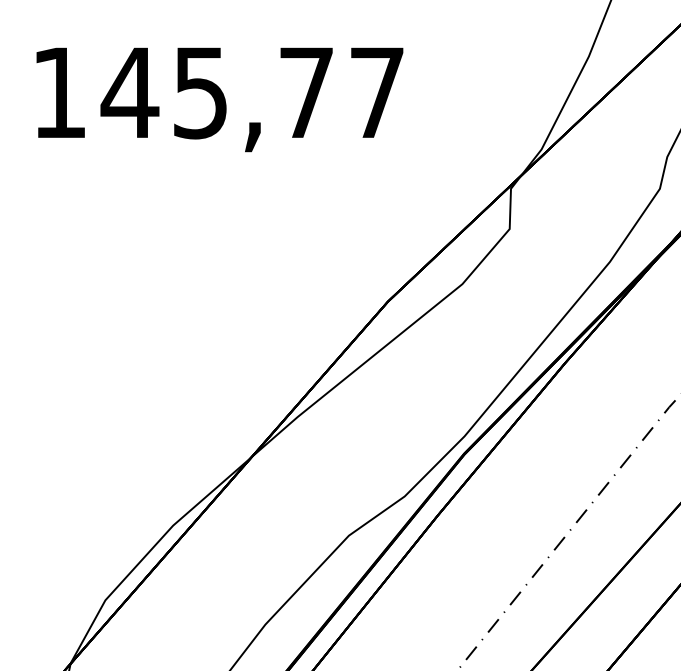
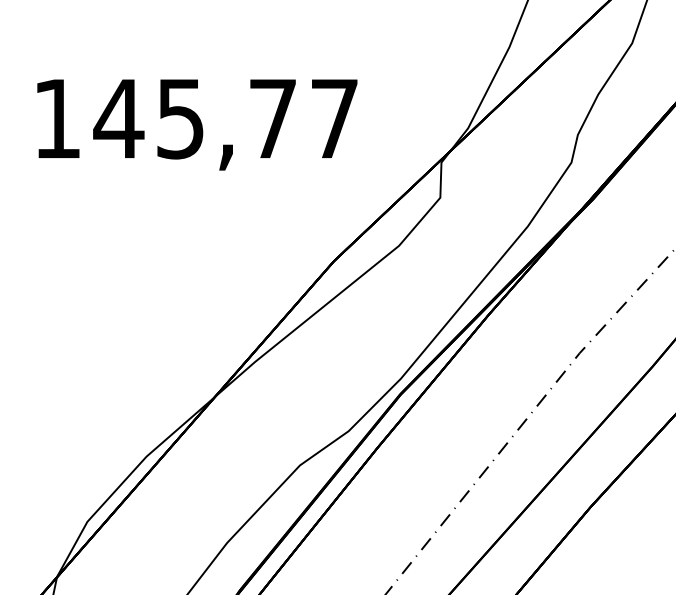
text: (220, 99) -> (197, 124), moved

